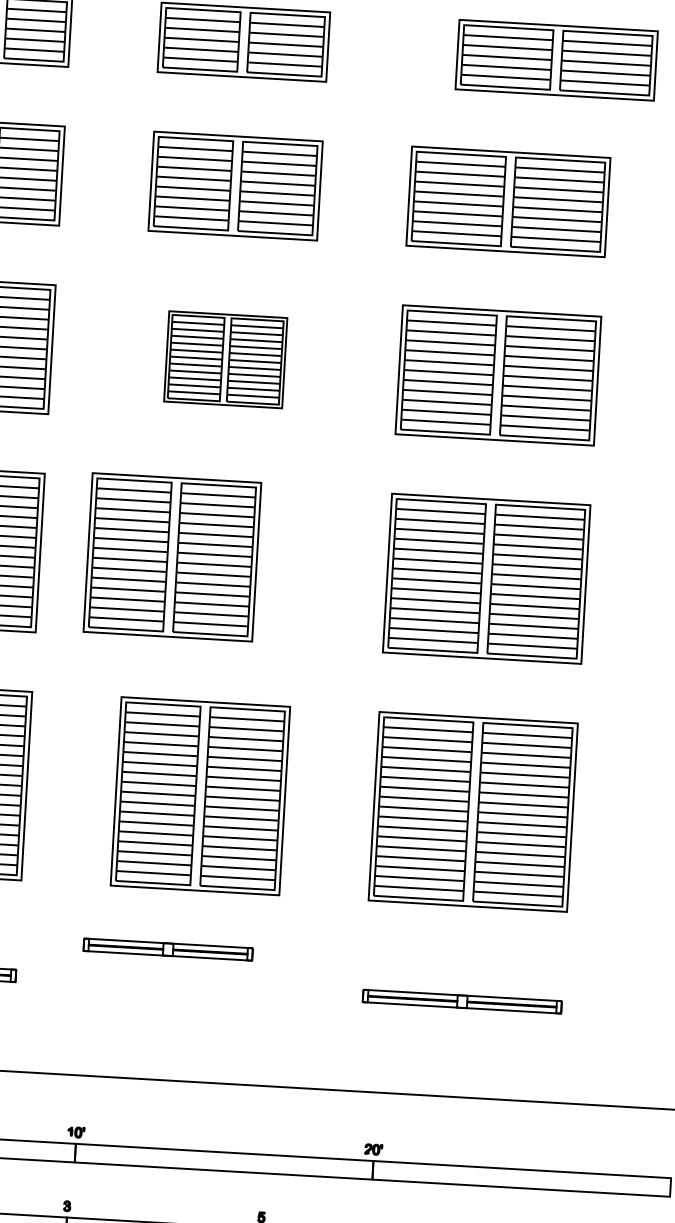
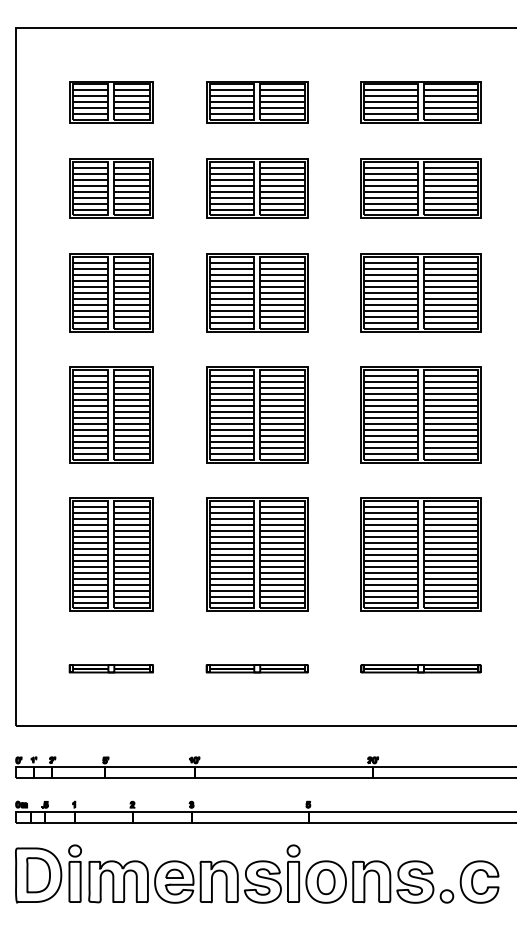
part: (555, 60) -> (420, 102), moved
part: (226, 359) -> (257, 292), size x1.43
part: (172, 556) -> (257, 414), moved
part: (166, 949) -> (256, 668), moved

